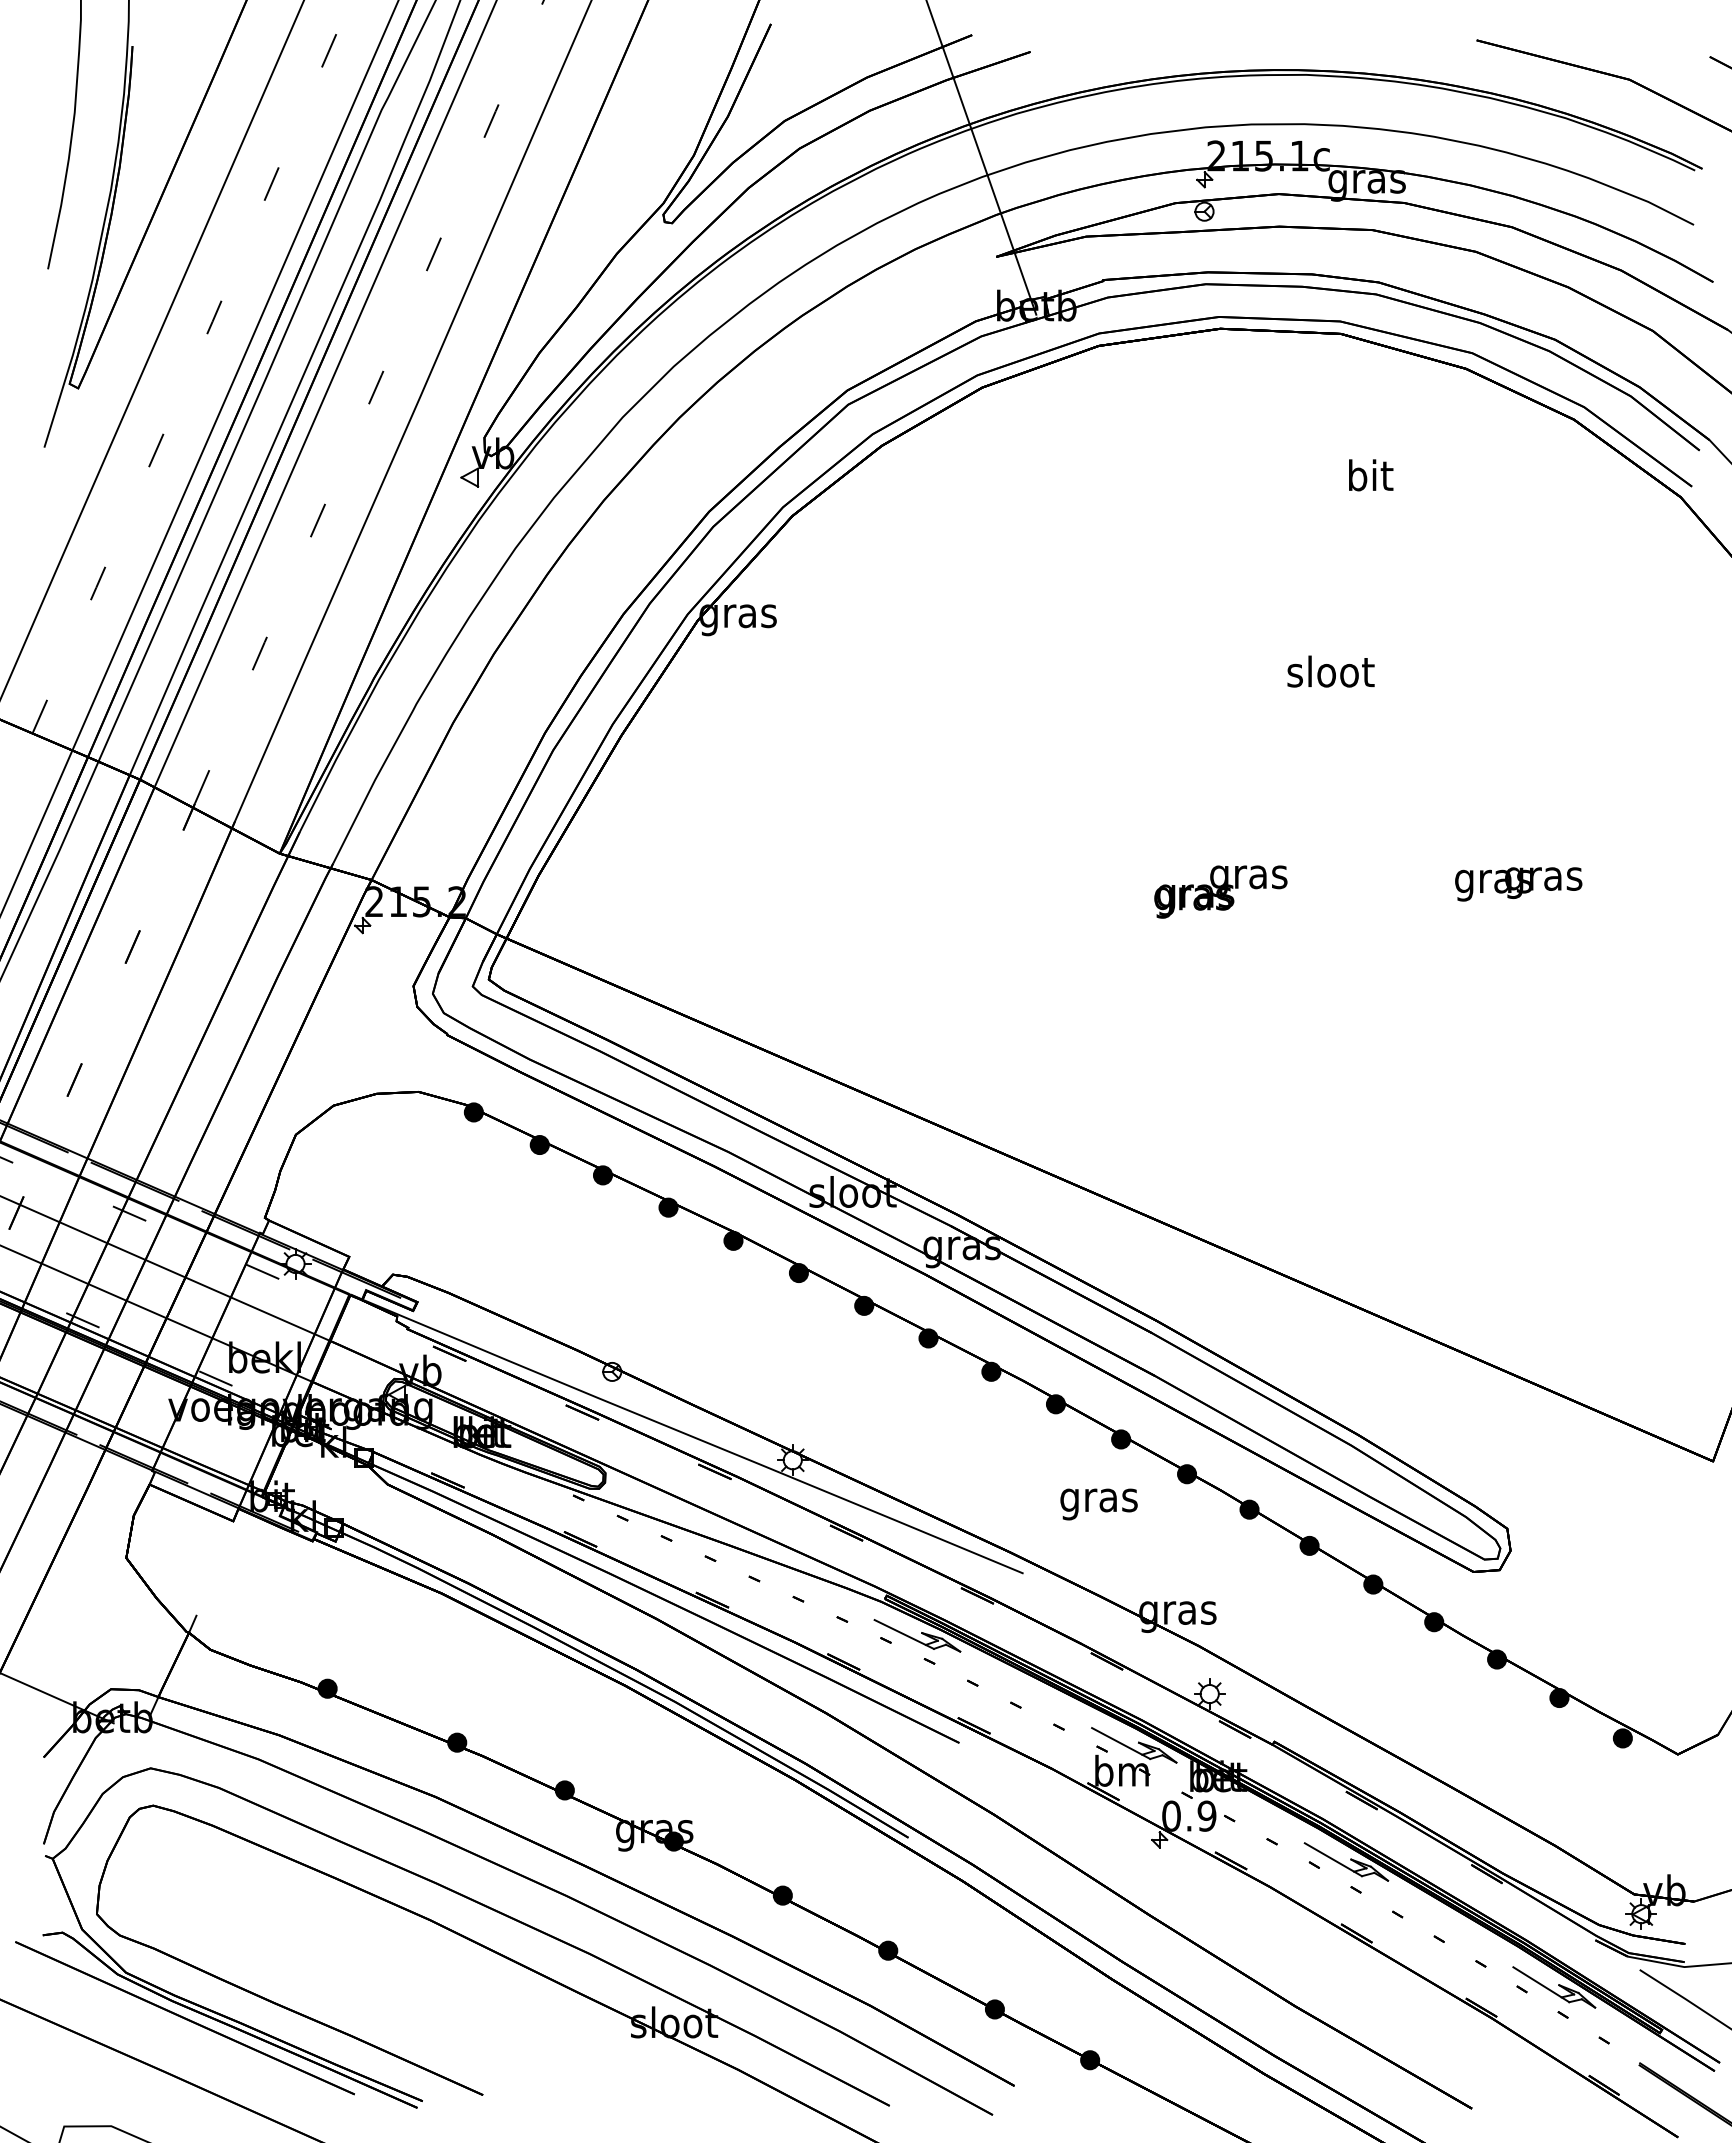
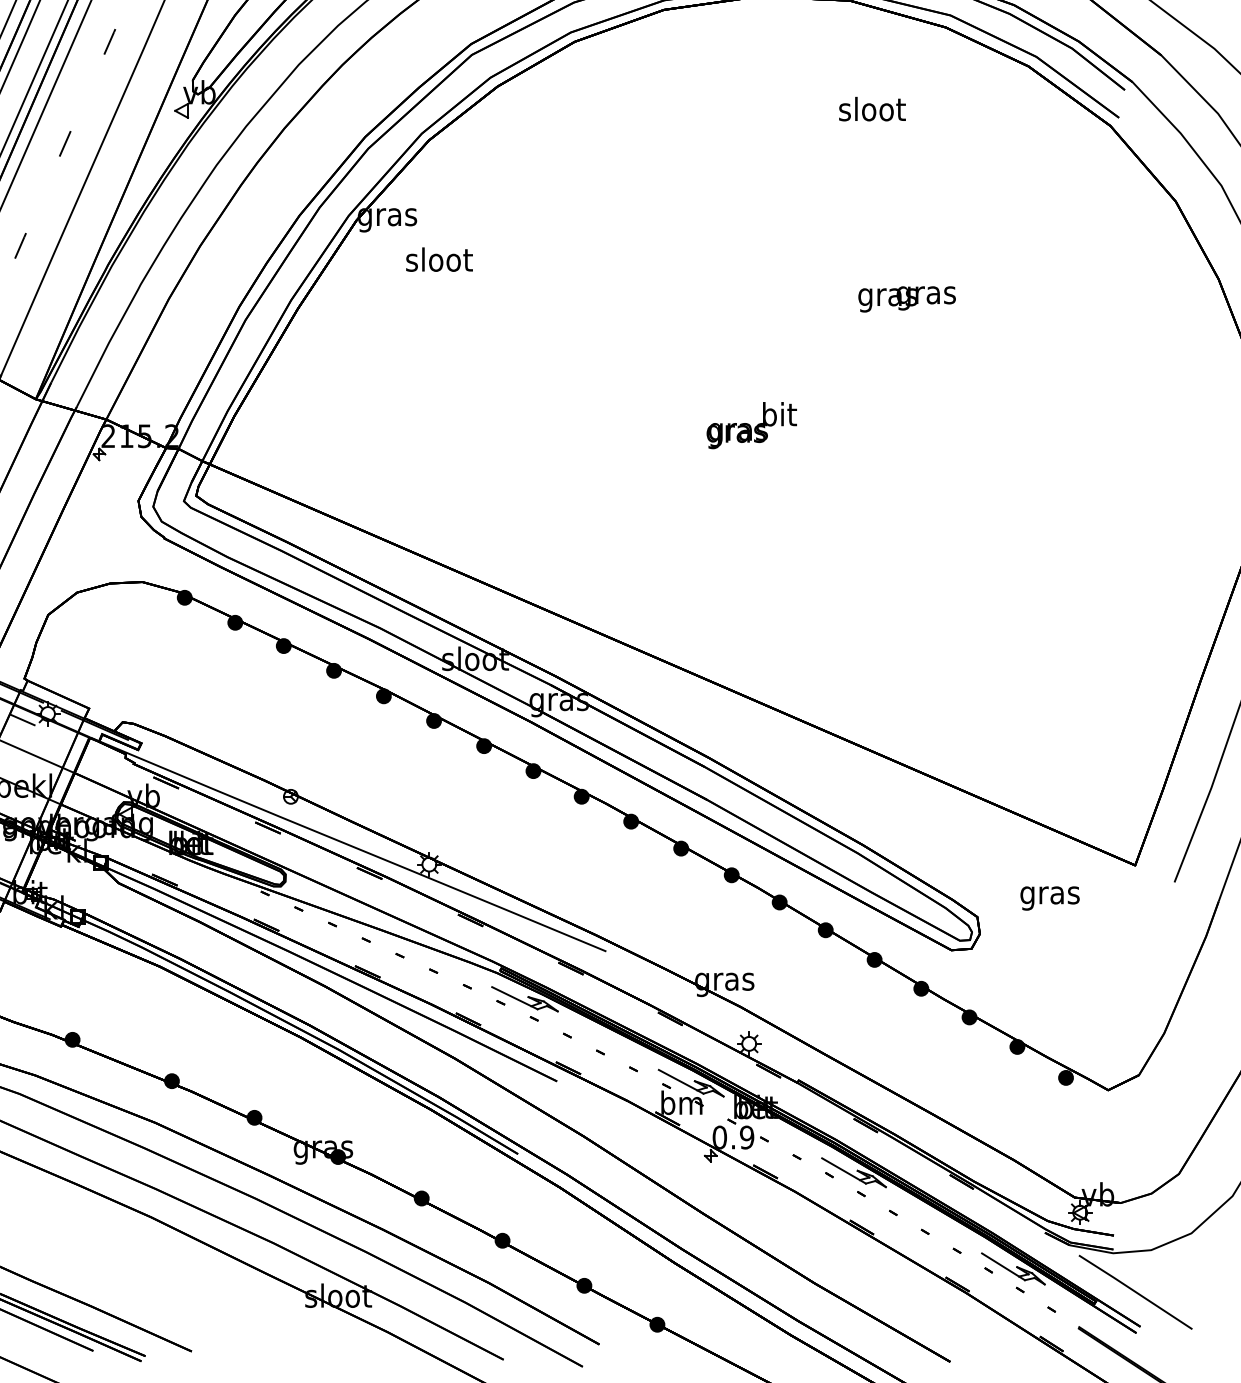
text: (1370, 475) -> (872, 109), bit -> sloot
text: (1330, 671) -> (439, 259), moved
text: (1248, 877) -> (778, 417), gras -> bit
text: (1518, 884) -> (906, 299), moved
text: (1098, 1504) -> (1049, 898), moved

